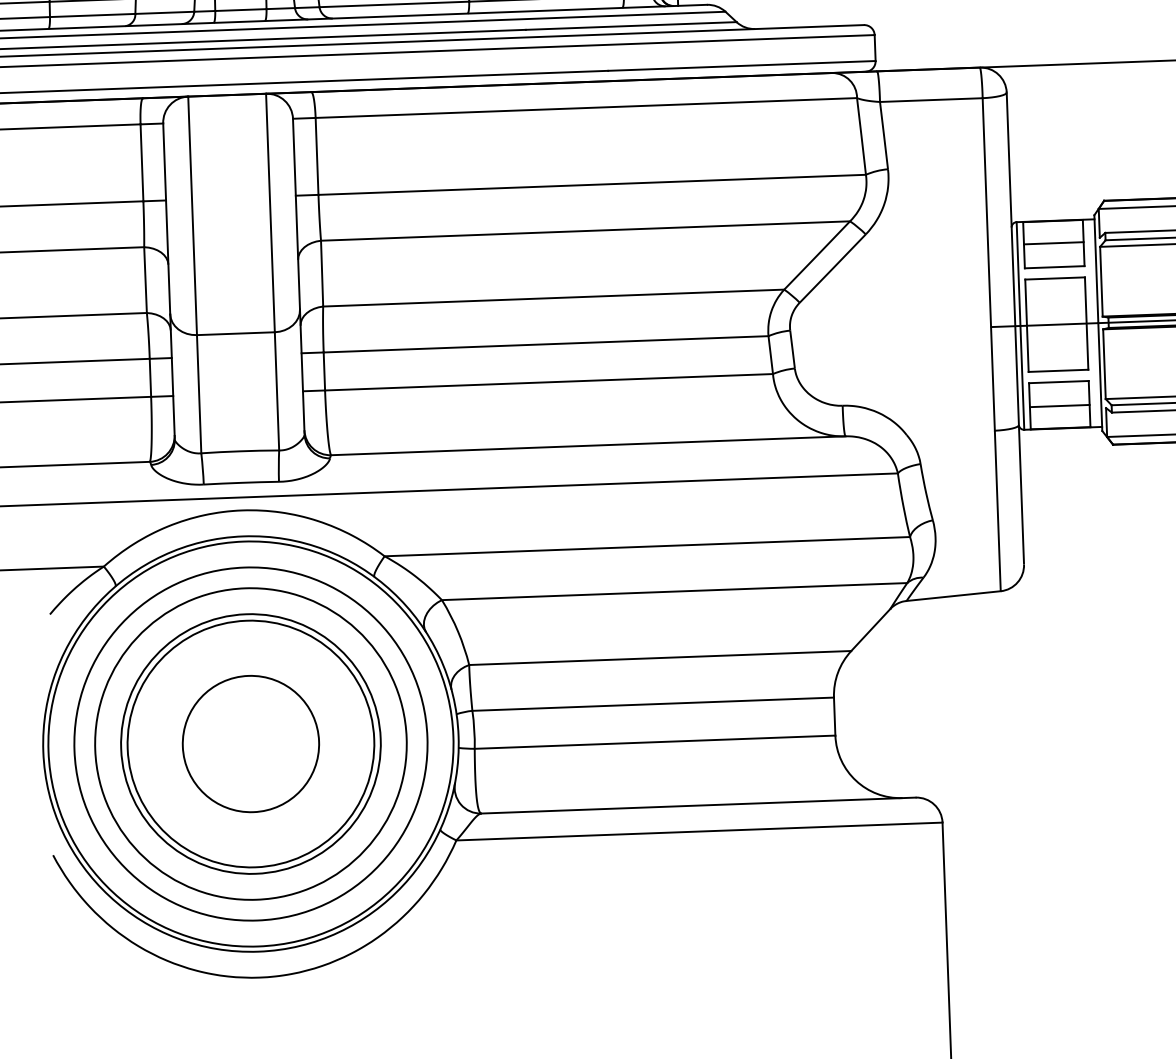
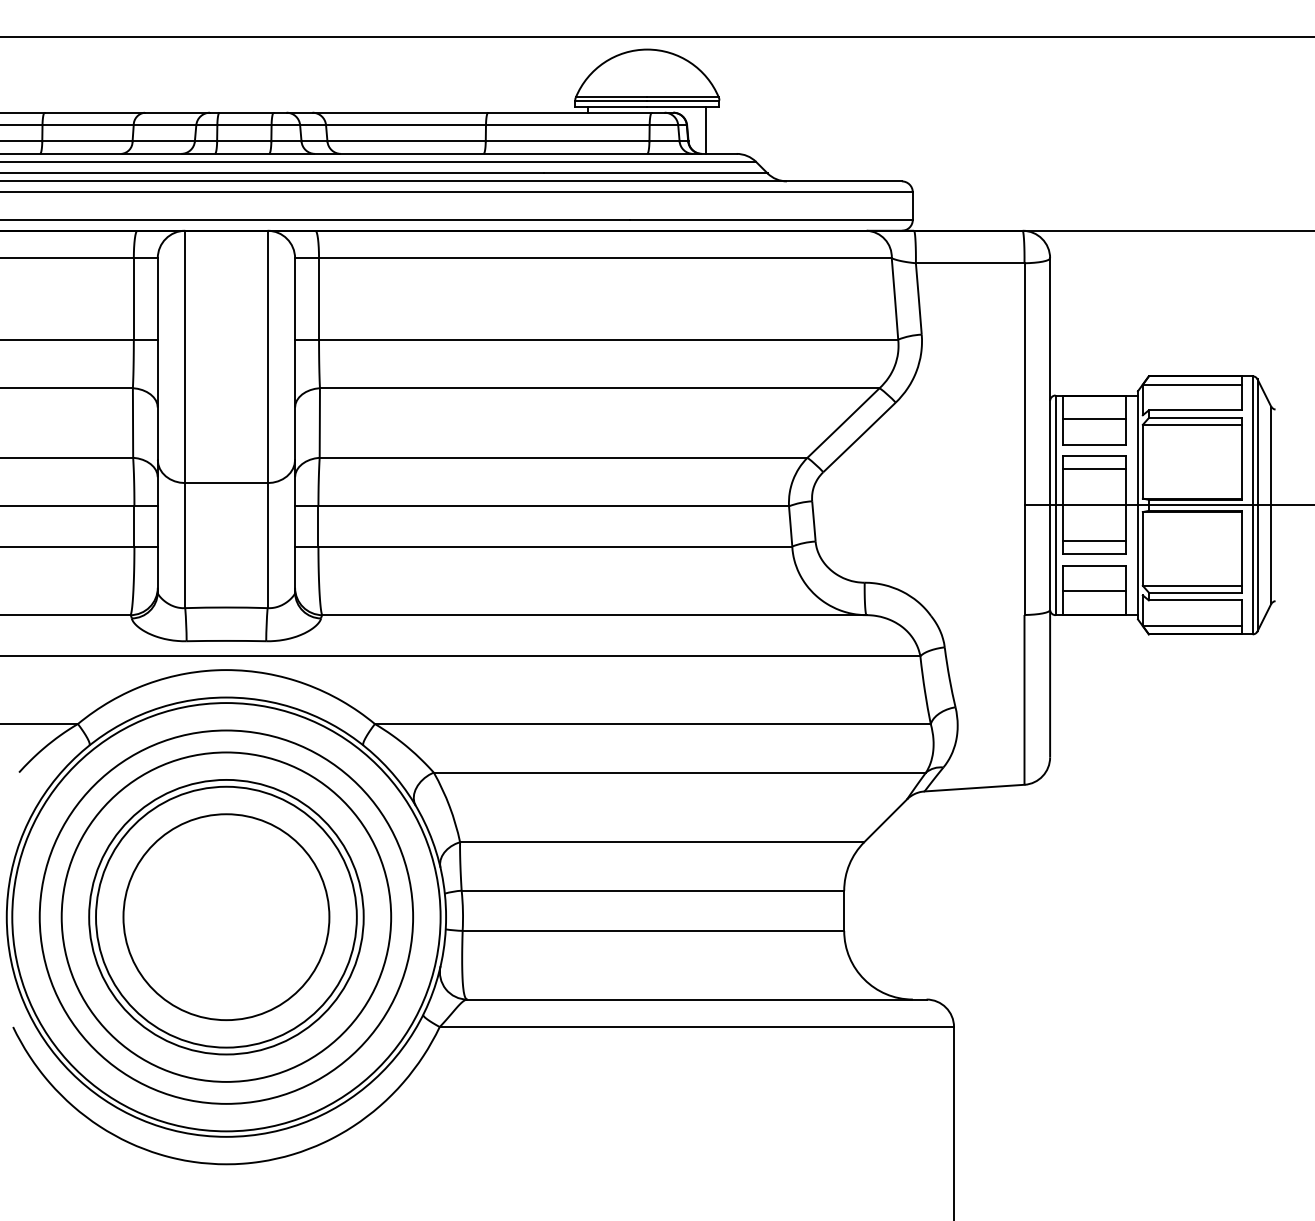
line: (1055, 290) -> (1093, 469), added
line: (1057, 358) -> (1093, 541), added
circle: (251, 744) -> (226, 917), size x1.43

